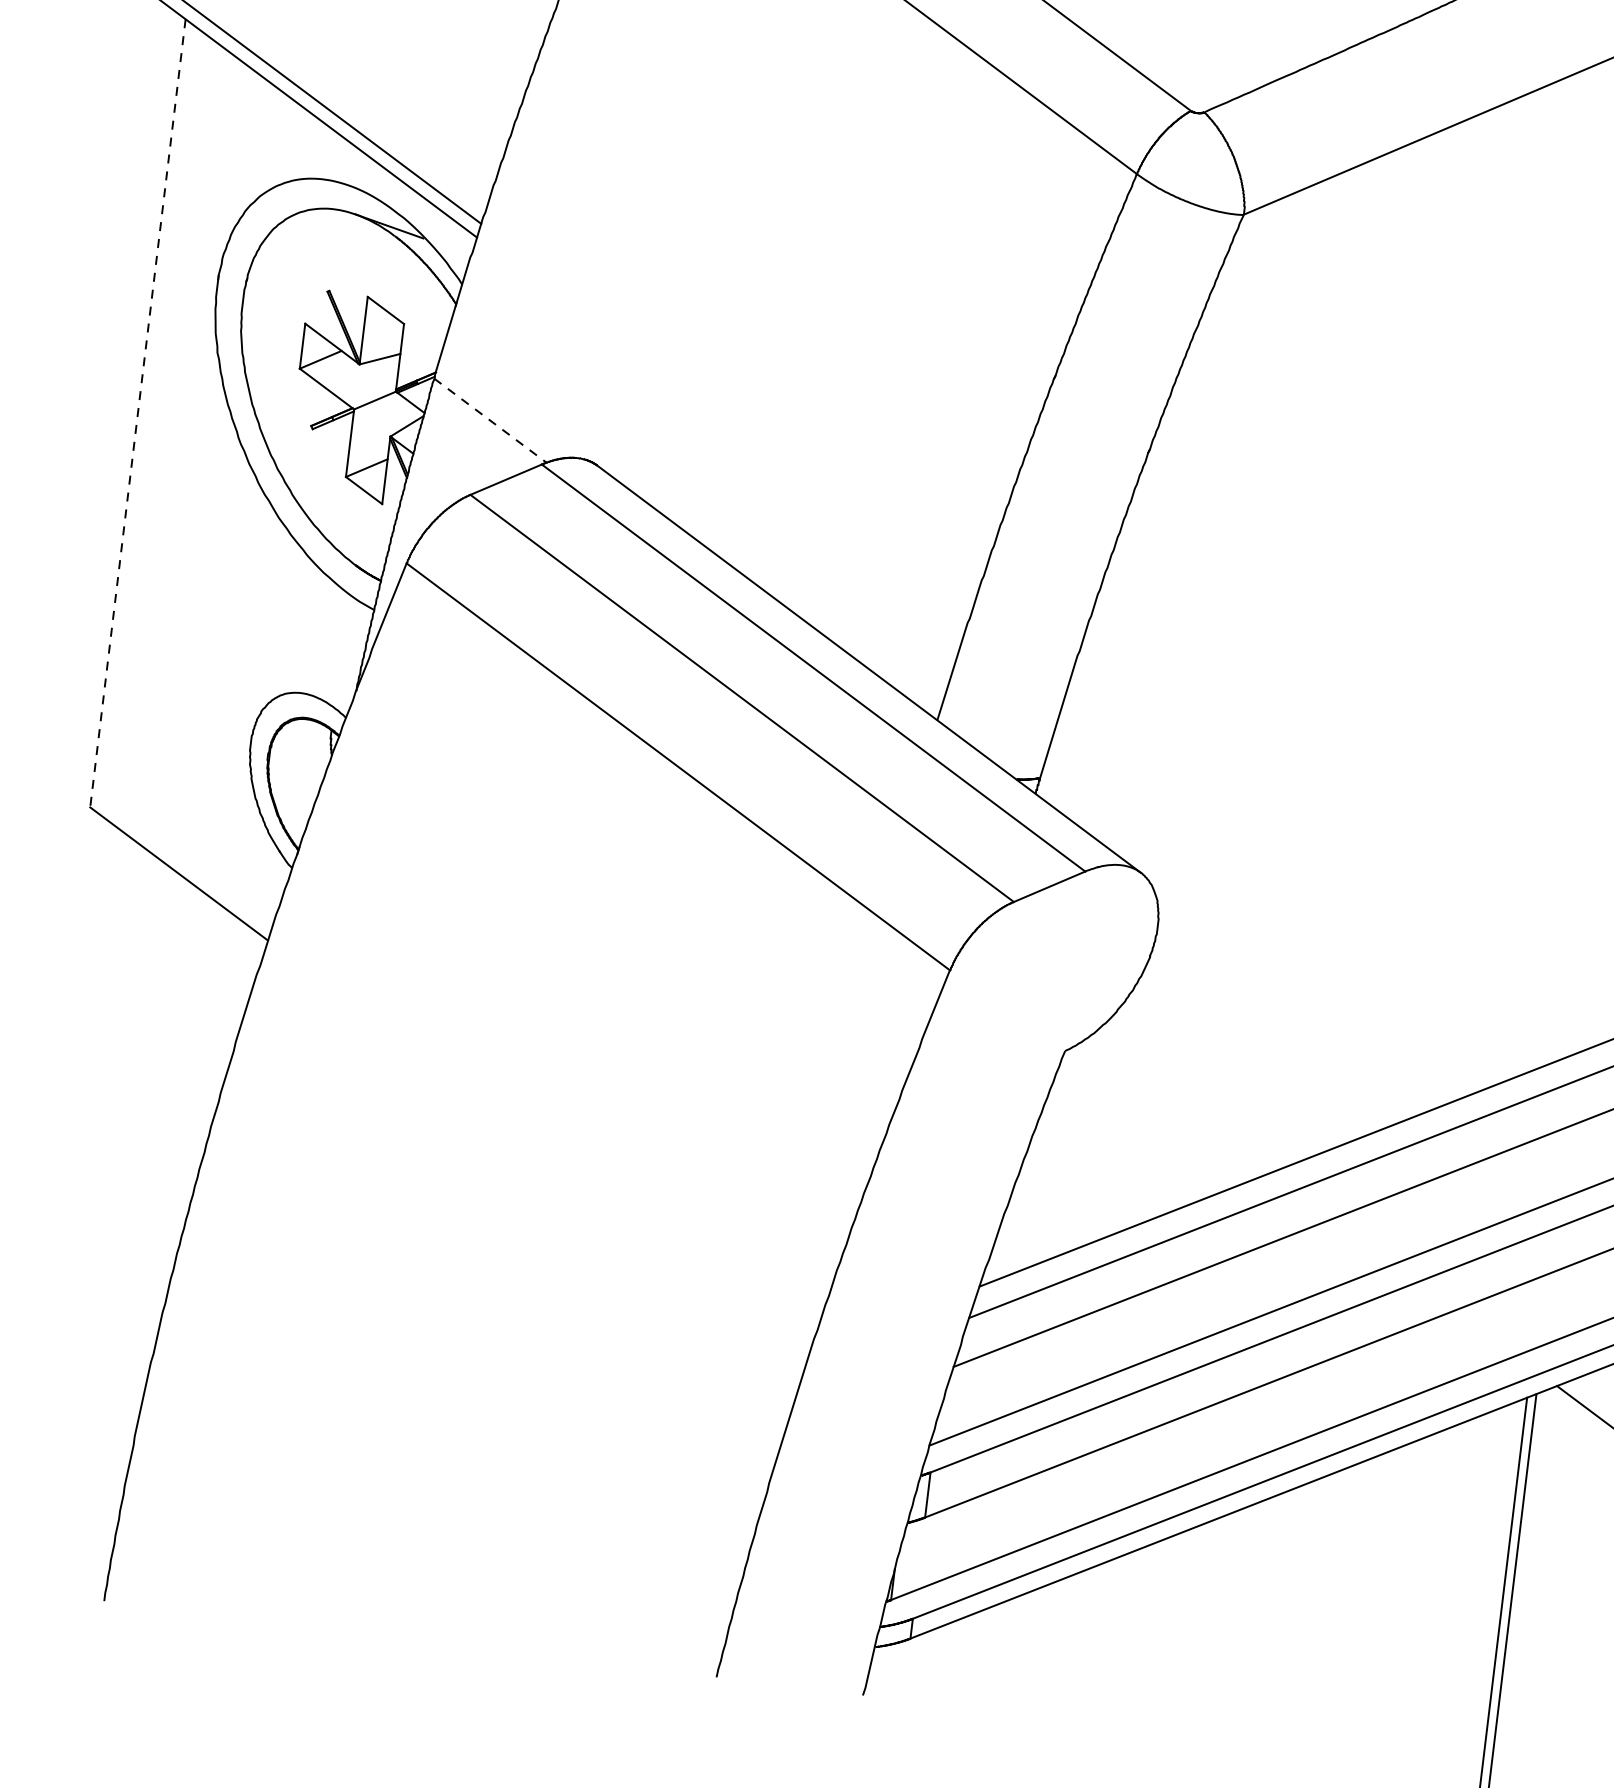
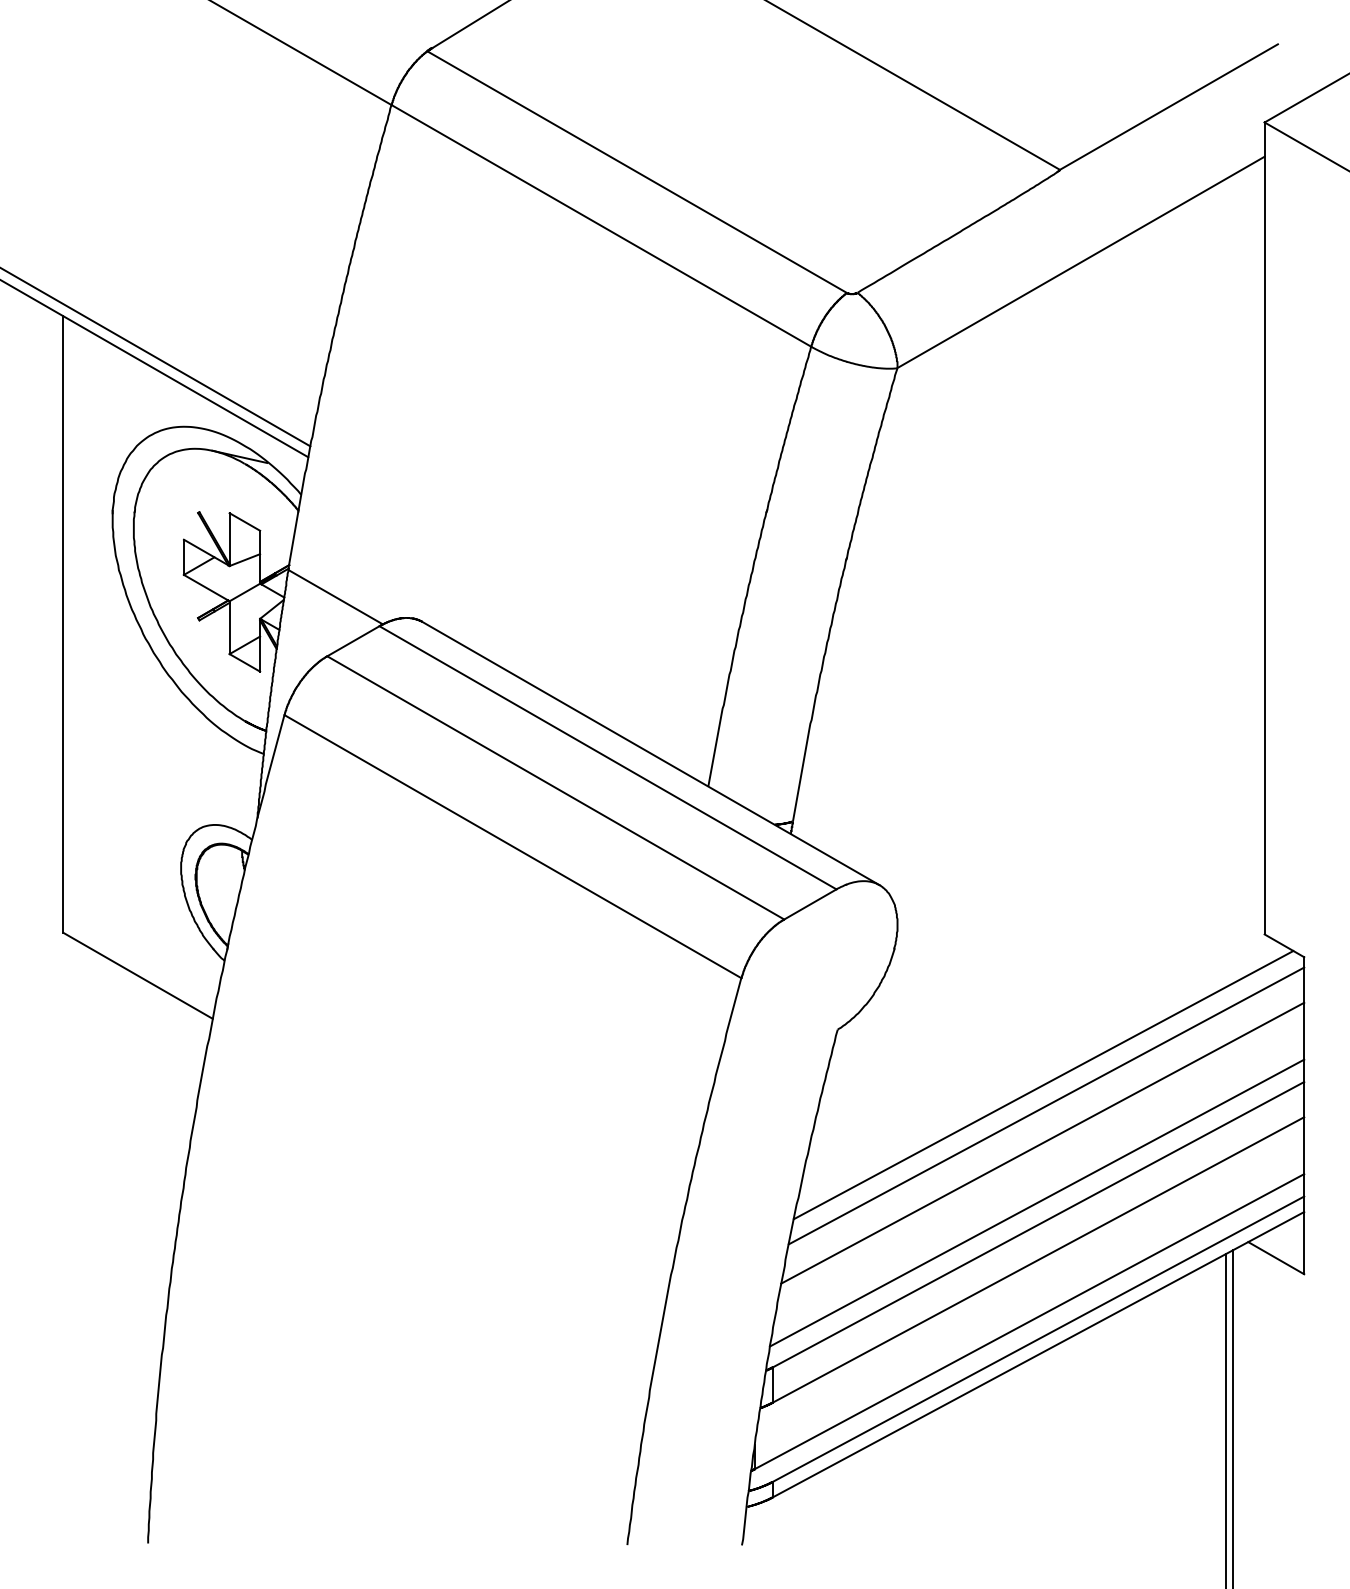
line: (138, 413) -> (63, 624), dashed -> solid
line: (491, 421) -> (336, 597), dashed -> solid

